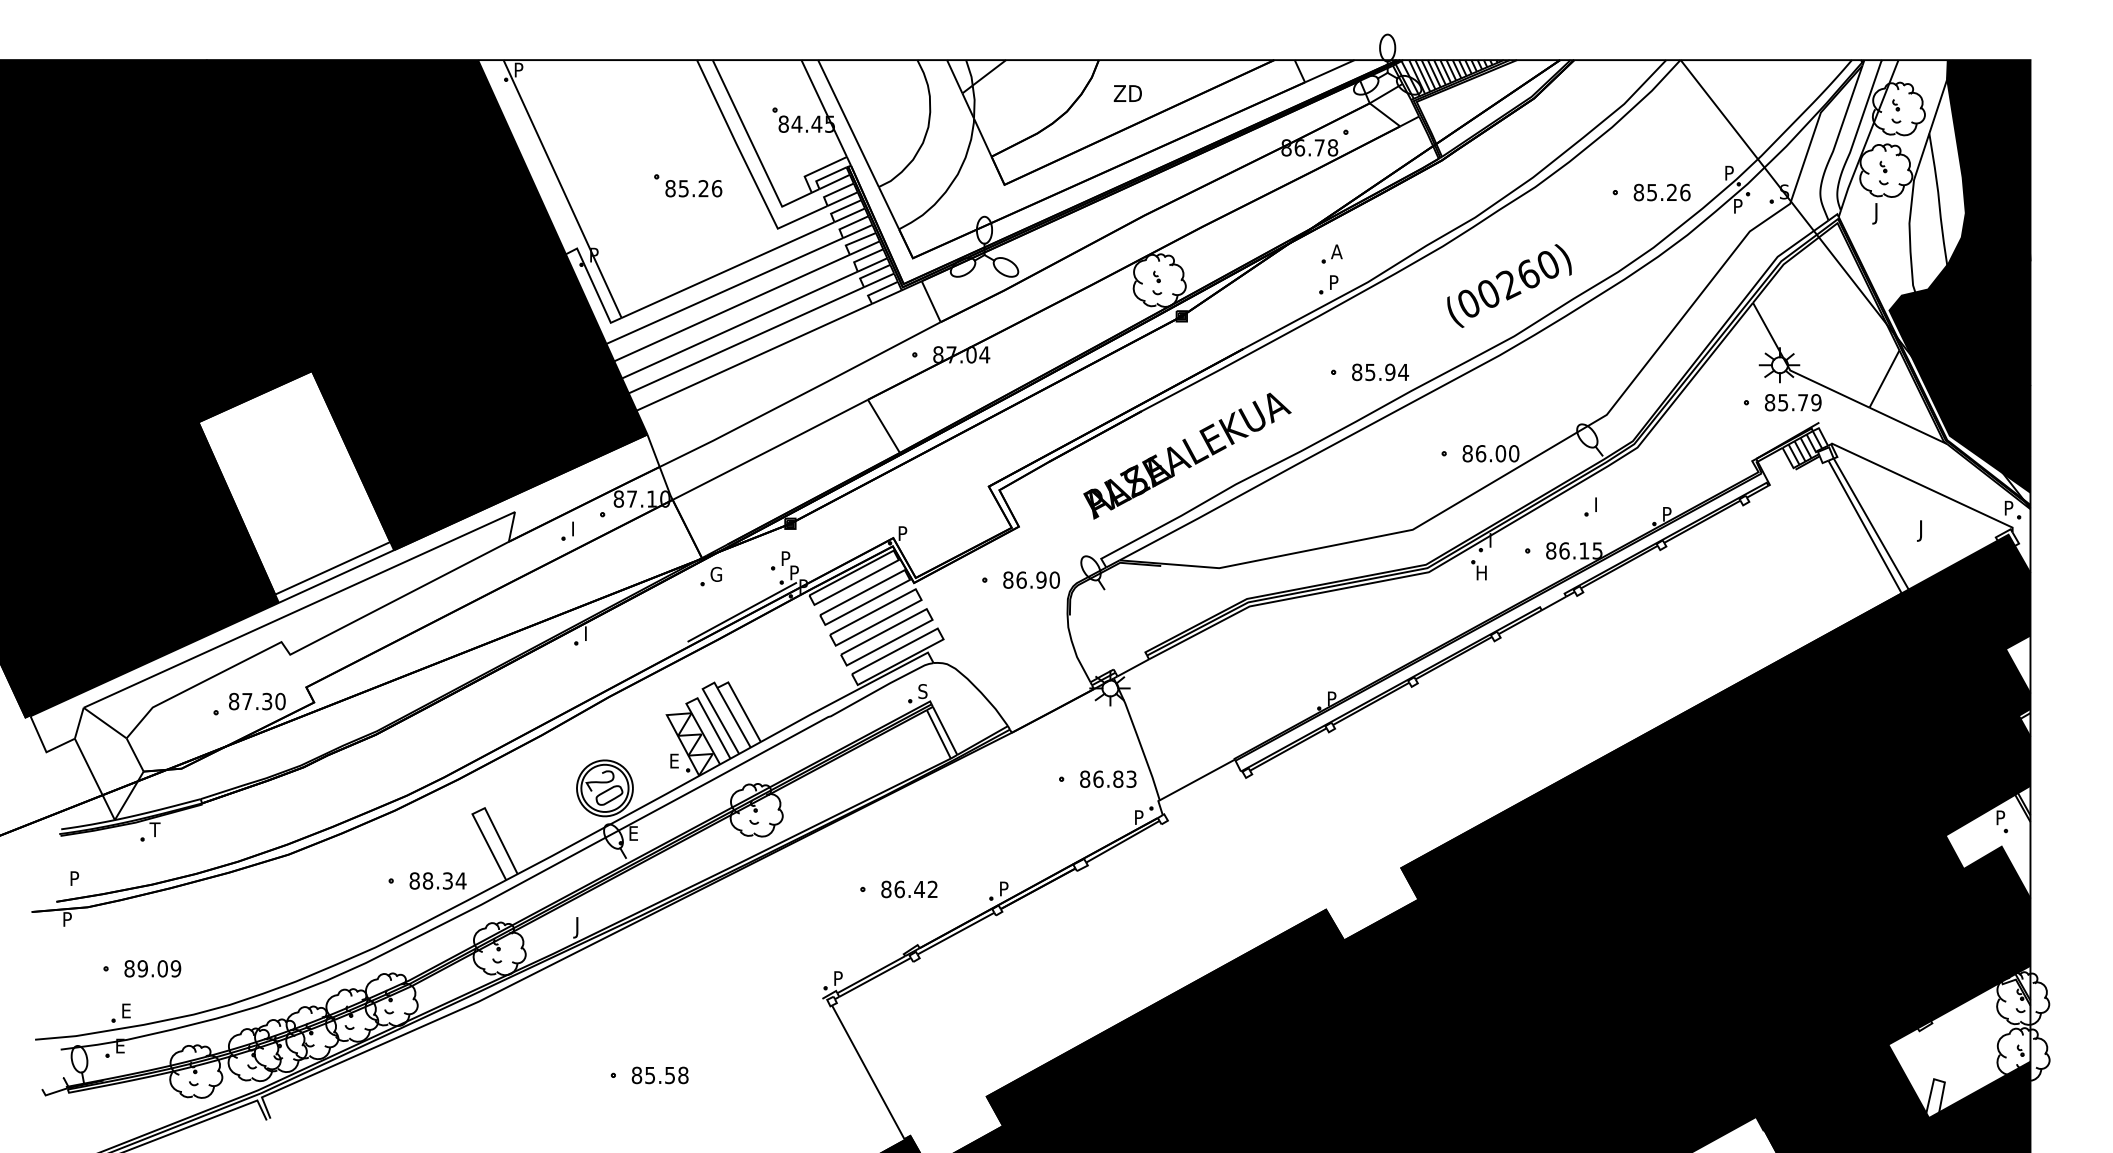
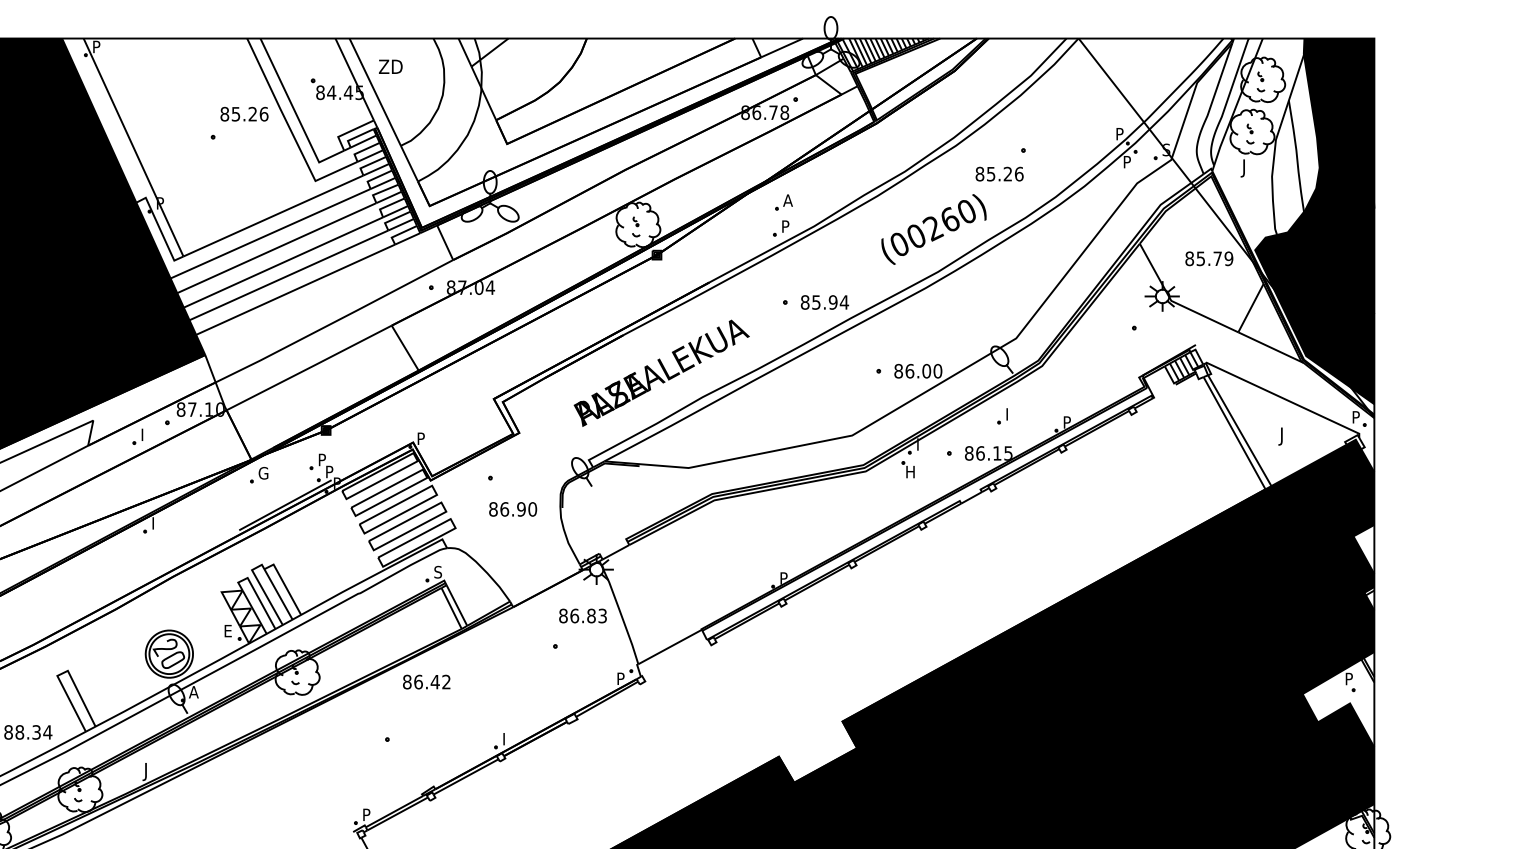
text: (1127, 93) -> (390, 66), moved
text: (693, 188) -> (244, 114), moved
text: (1661, 192) -> (999, 174), moved
text: (1792, 402) -> (1208, 258), moved
text: (1031, 579) -> (513, 508), moved
text: (1108, 778) -> (583, 615), moved
text: (633, 833) -> (193, 692), E -> A
text: (1004, 885) -> (507, 736), P -> I
text: (909, 889) -> (426, 682), moved

